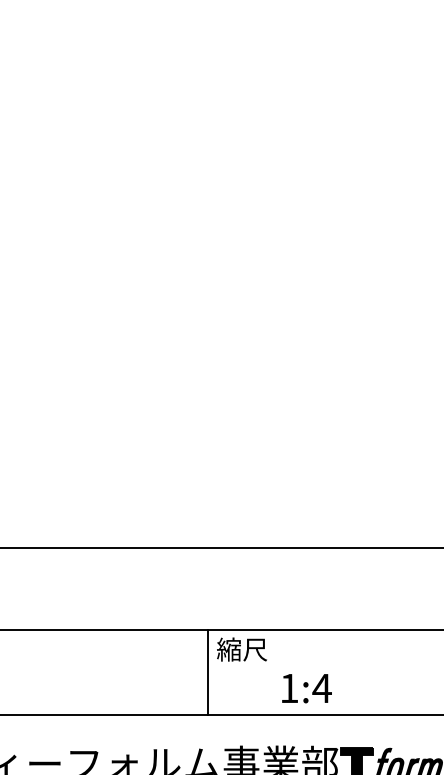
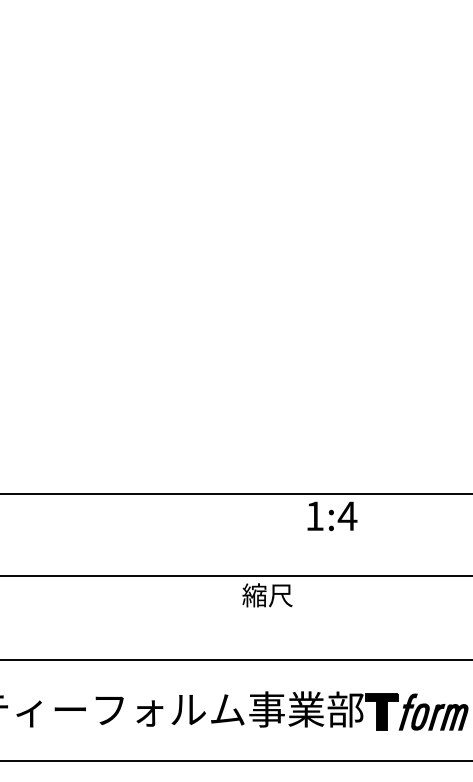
line: (208, 672) -> (233, 618), removed
text: (307, 688) -> (332, 516), moved

